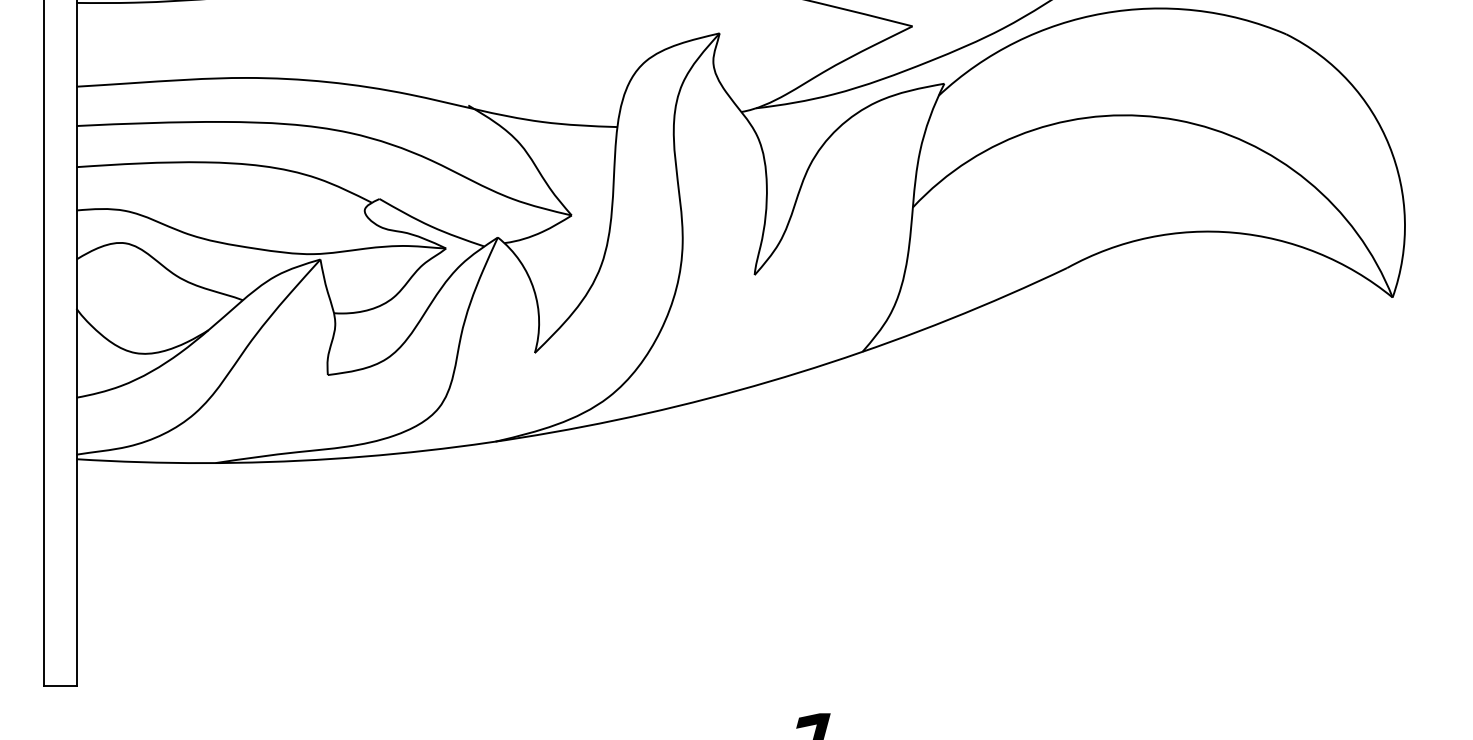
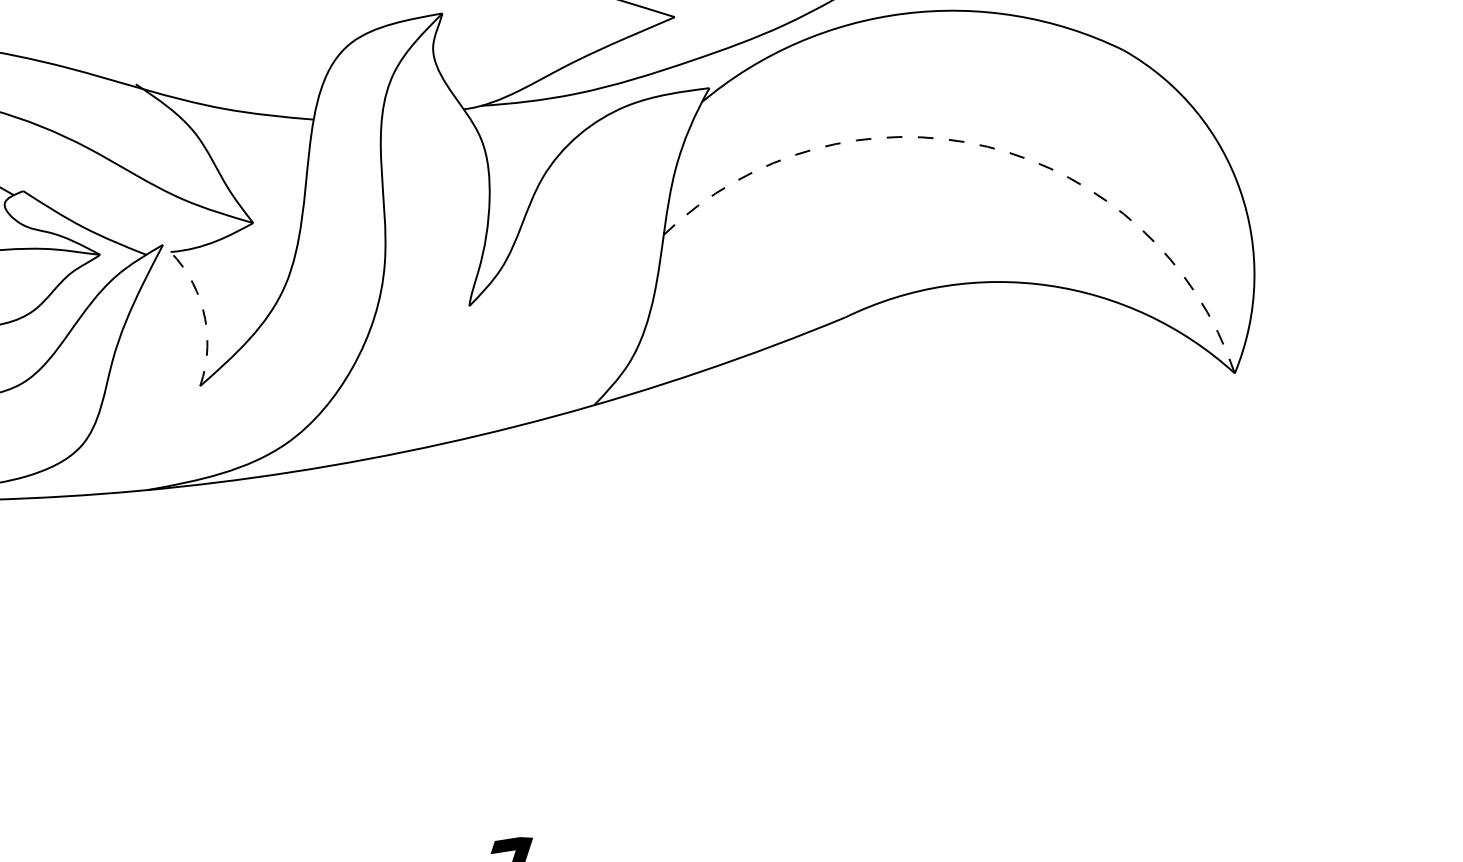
arc: (1177, 120) -> (987, 147), solid -> dashed
arc: (533, 289) -> (202, 309), solid -> dashed

